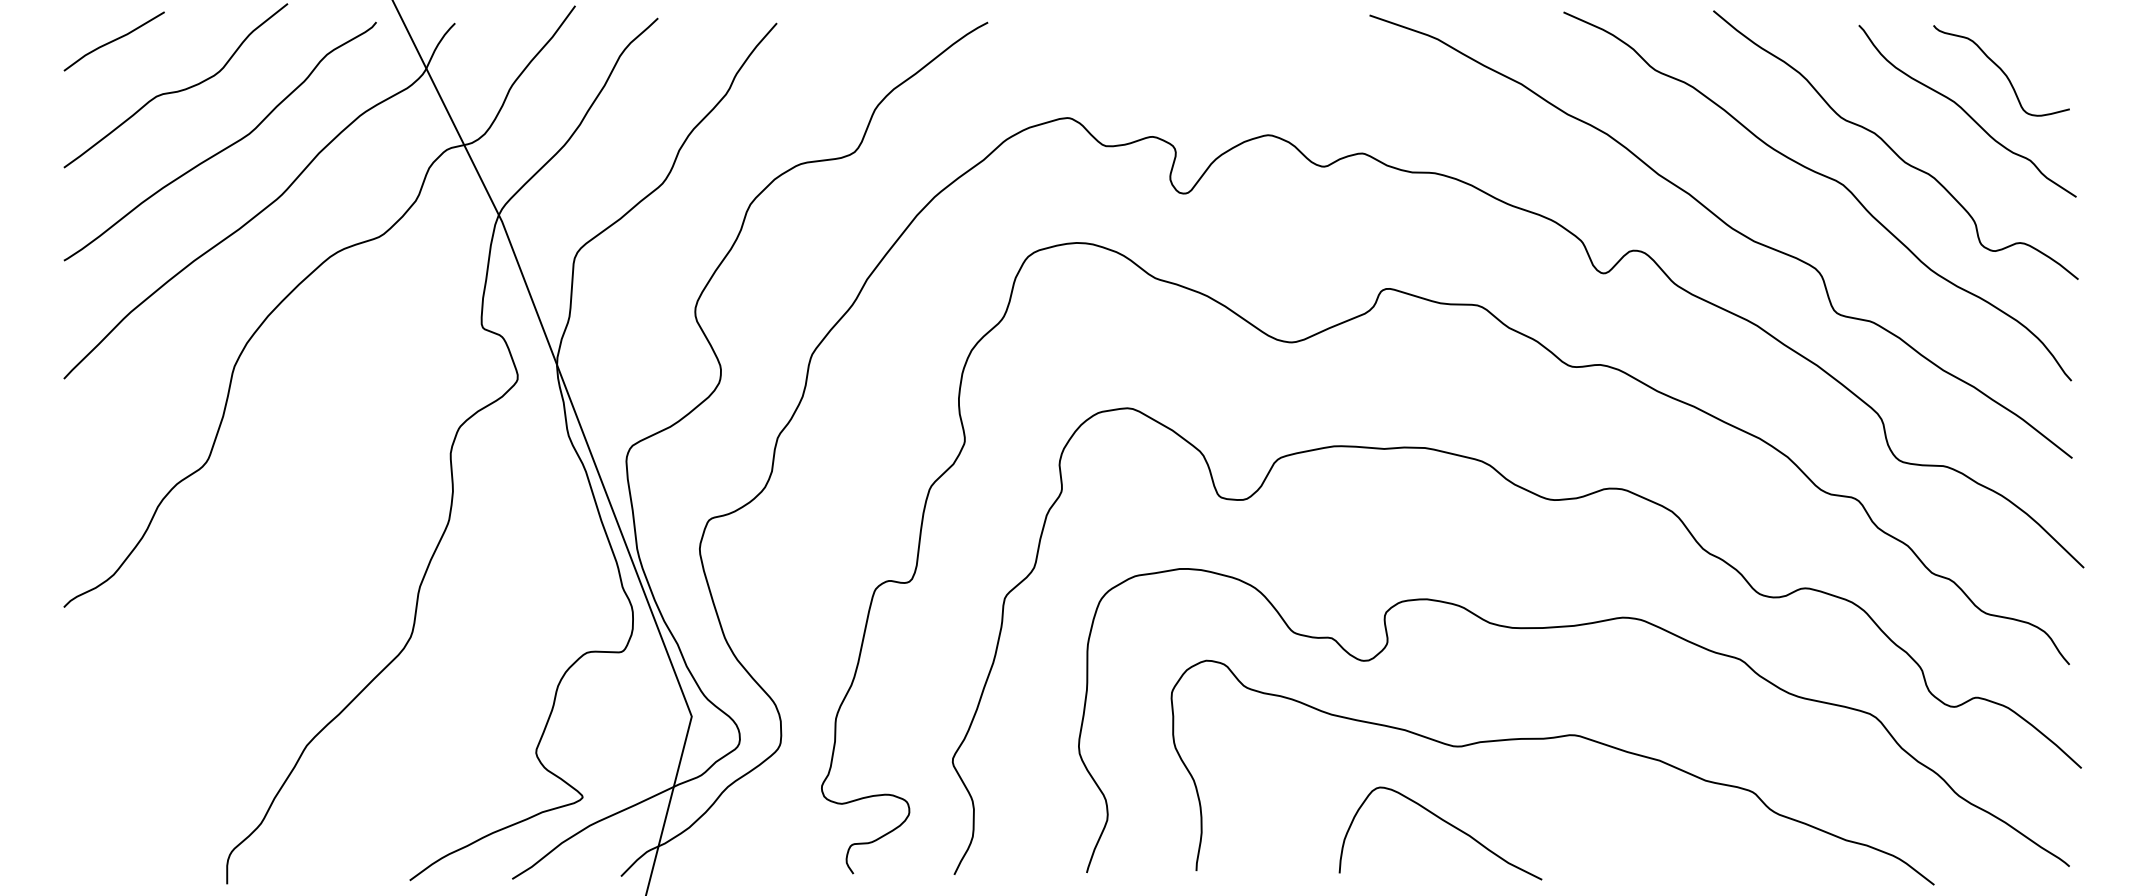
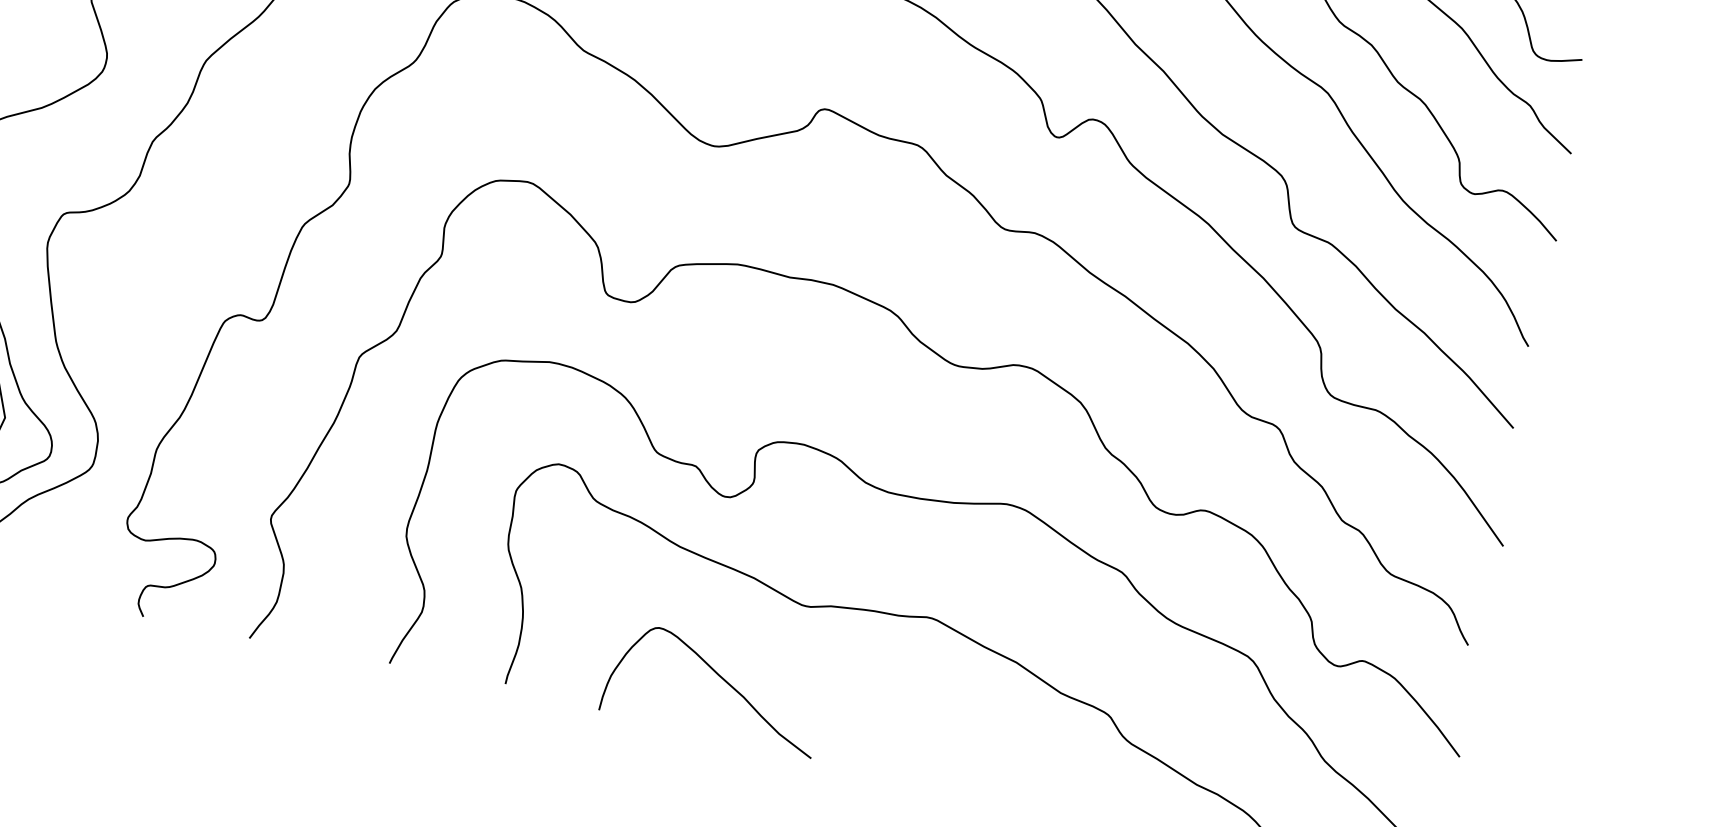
curve: (1446, 823) -> (721, 679), moved

